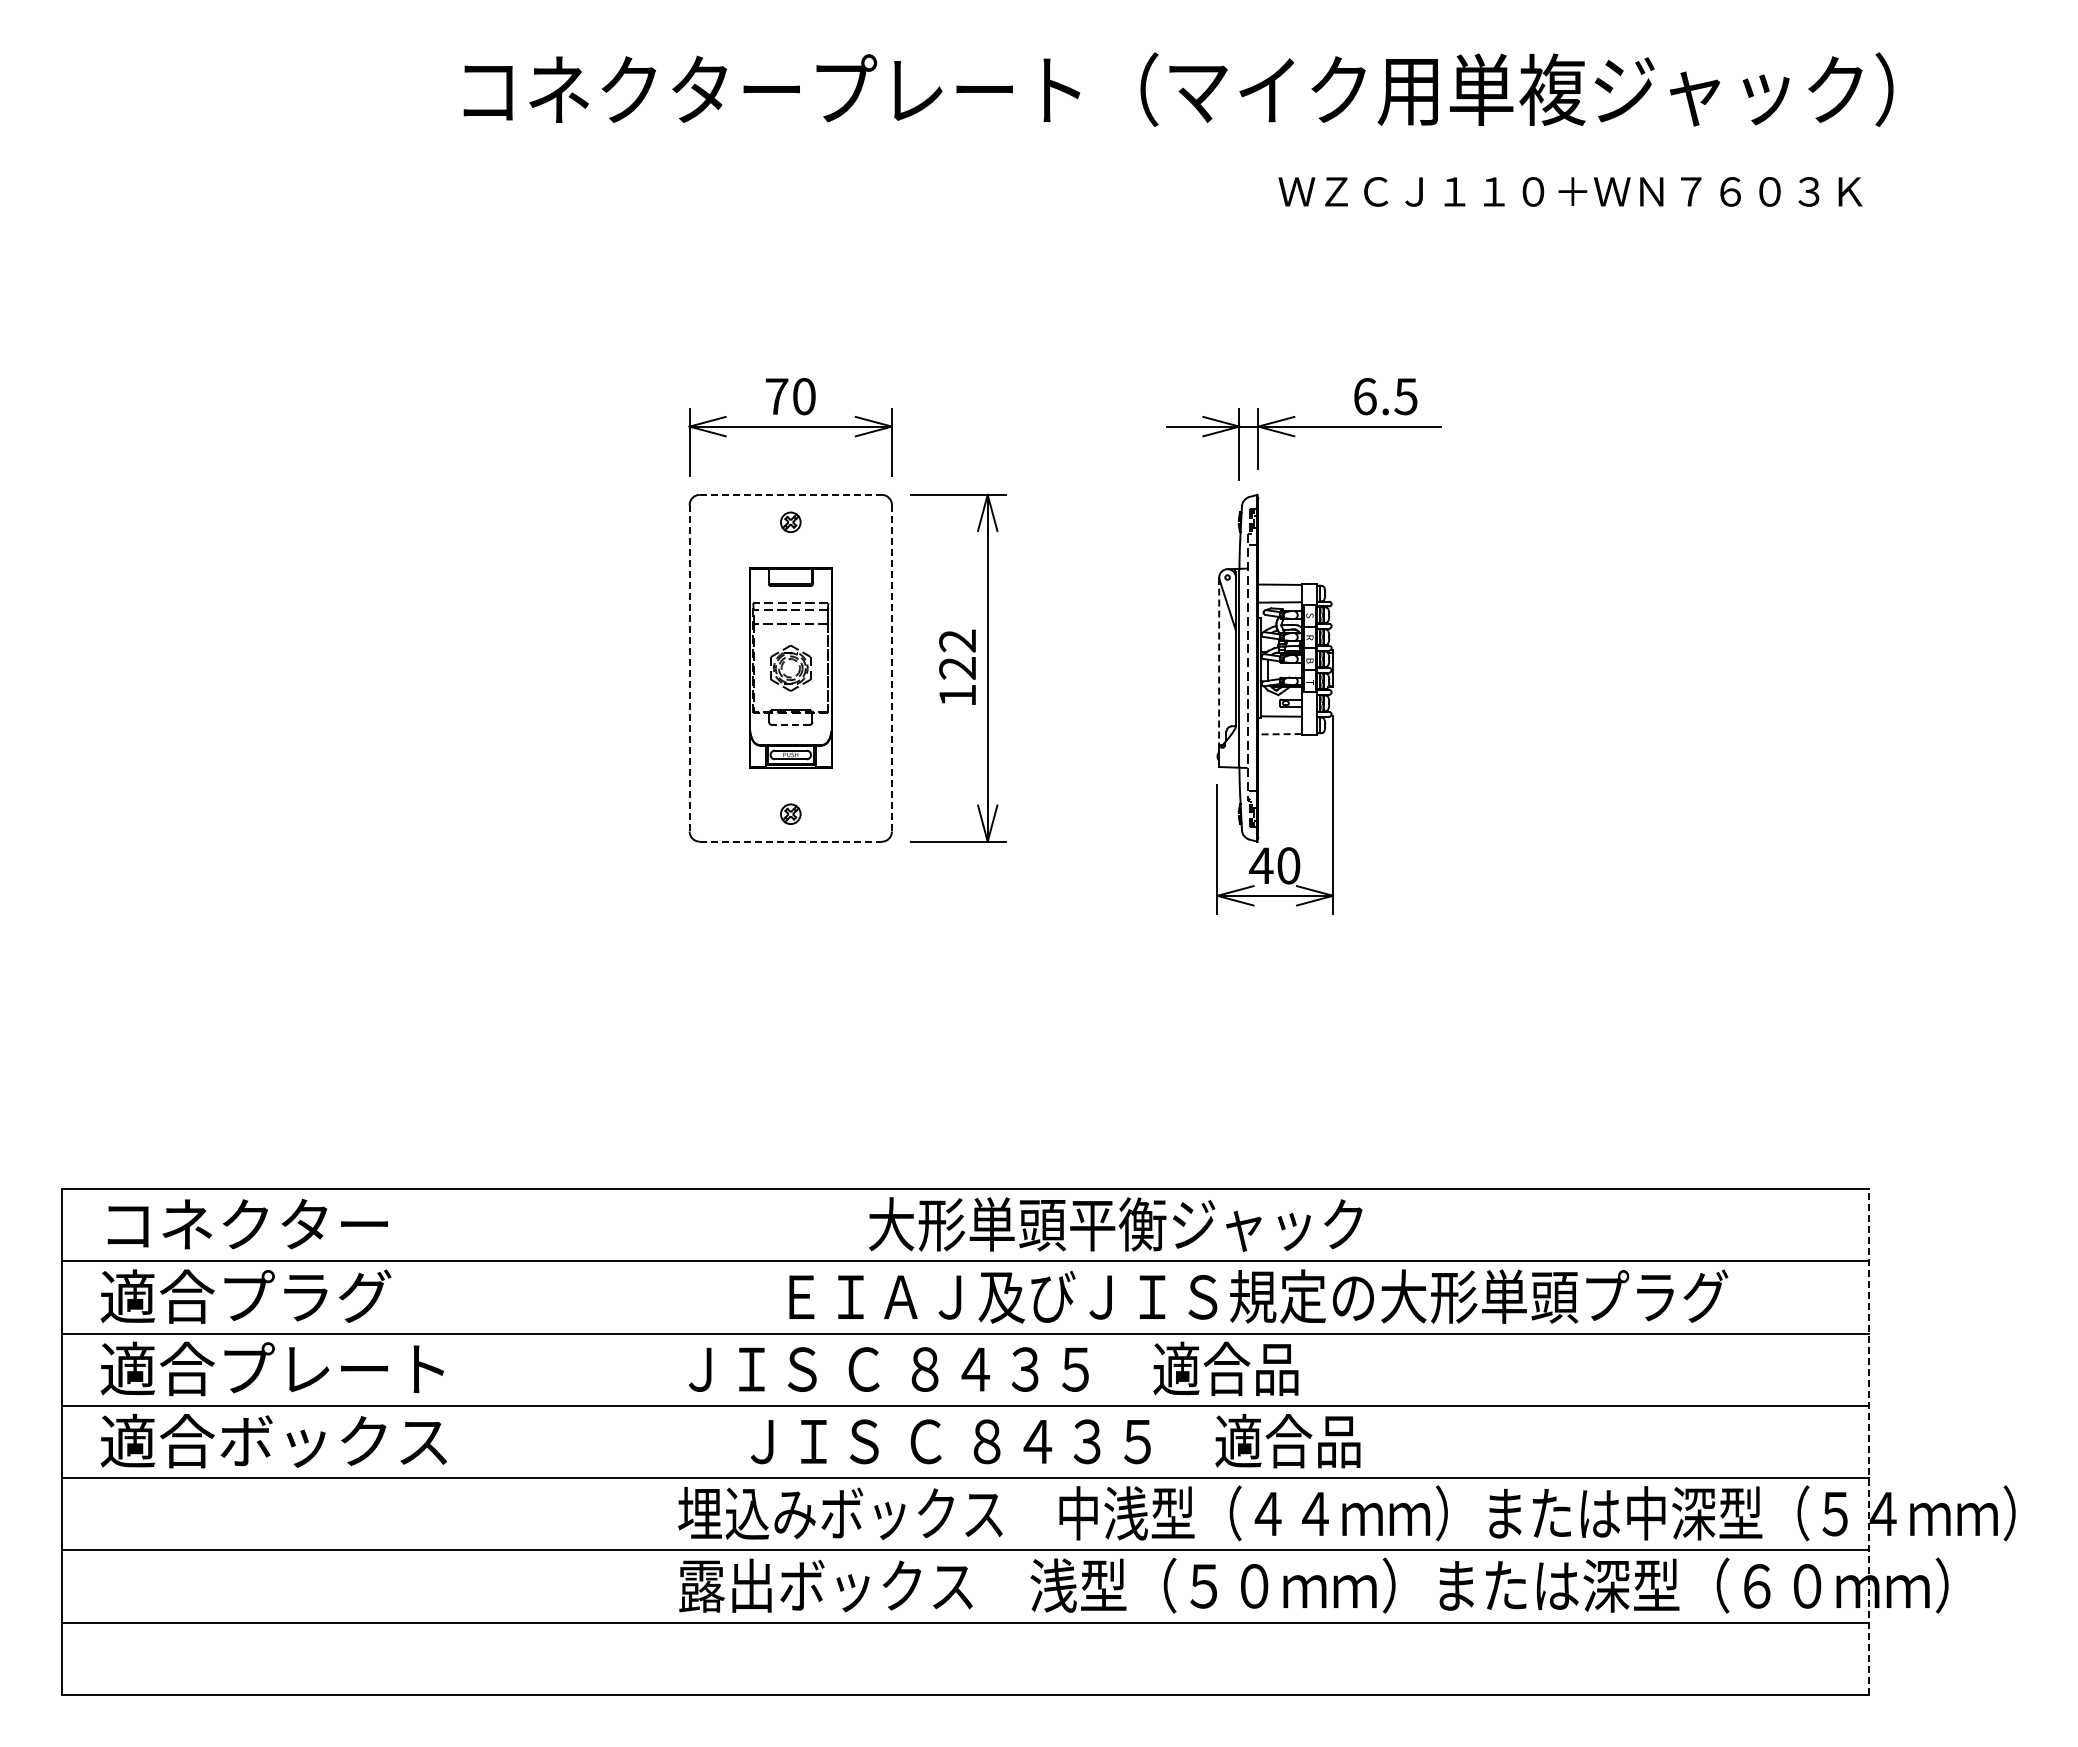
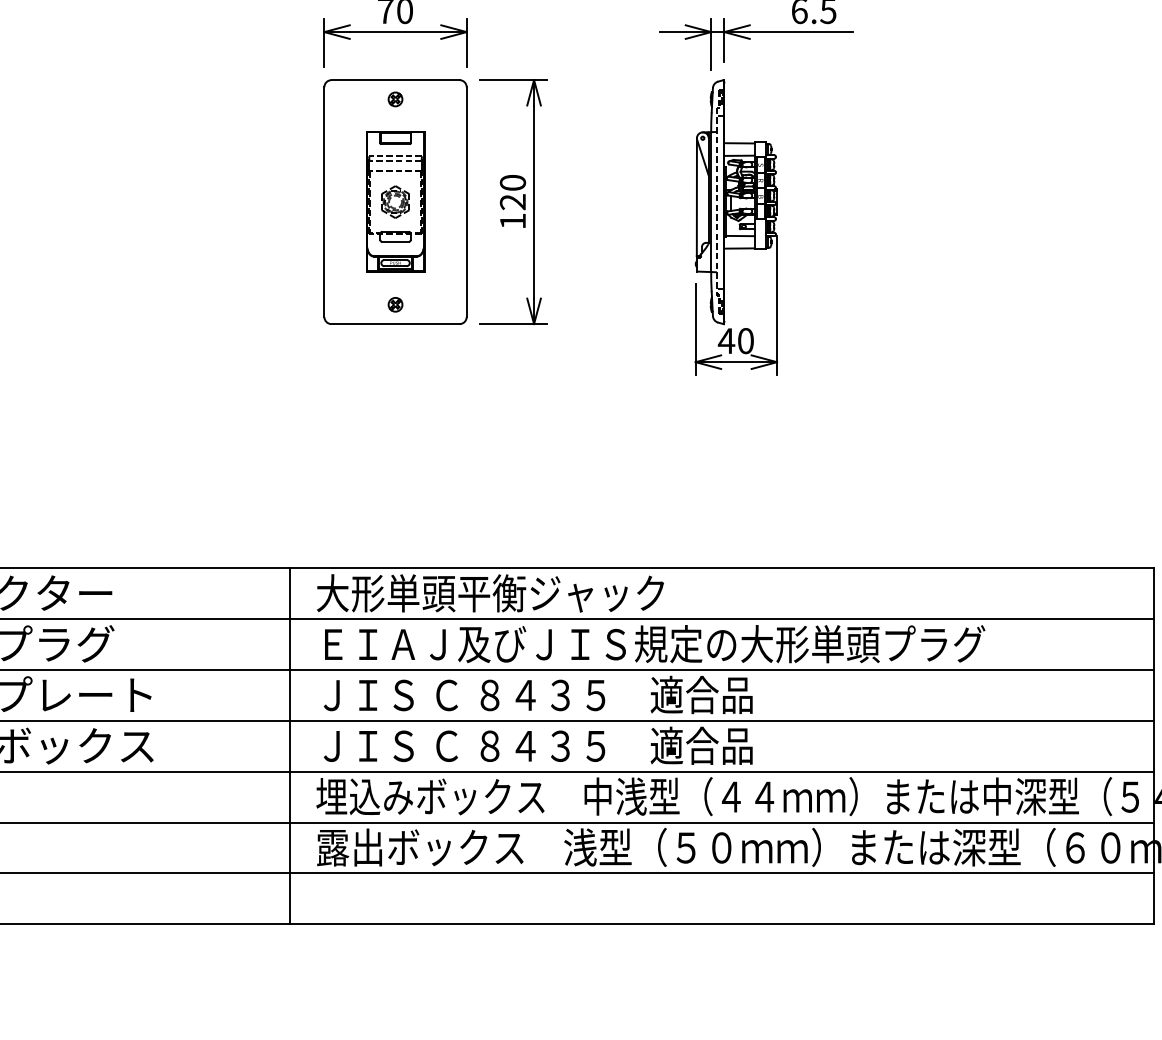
line: (791, 494) -> (396, 79), dashed -> solid
text: (957, 640) -> (512, 182), 122 -> 120
line: (1219, 661) -> (697, 197), dashed -> solid
line: (689, 668) -> (324, 202), dashed -> solid
line: (891, 668) -> (466, 202), dashed -> solid
line: (790, 724) -> (395, 241), dashed -> solid
line: (1279, 734) -> (739, 248), dashed -> solid
line: (791, 841) -> (396, 323), dashed -> solid
text: (1115, 1224) -> (490, 593), moved
text: (1258, 1296) -> (654, 644), moved
line: (640, 1441) -> (289, 746), added
text: (1055, 1441) -> (538, 746), moved
line: (1868, 1441) -> (1153, 746), dashed -> solid

